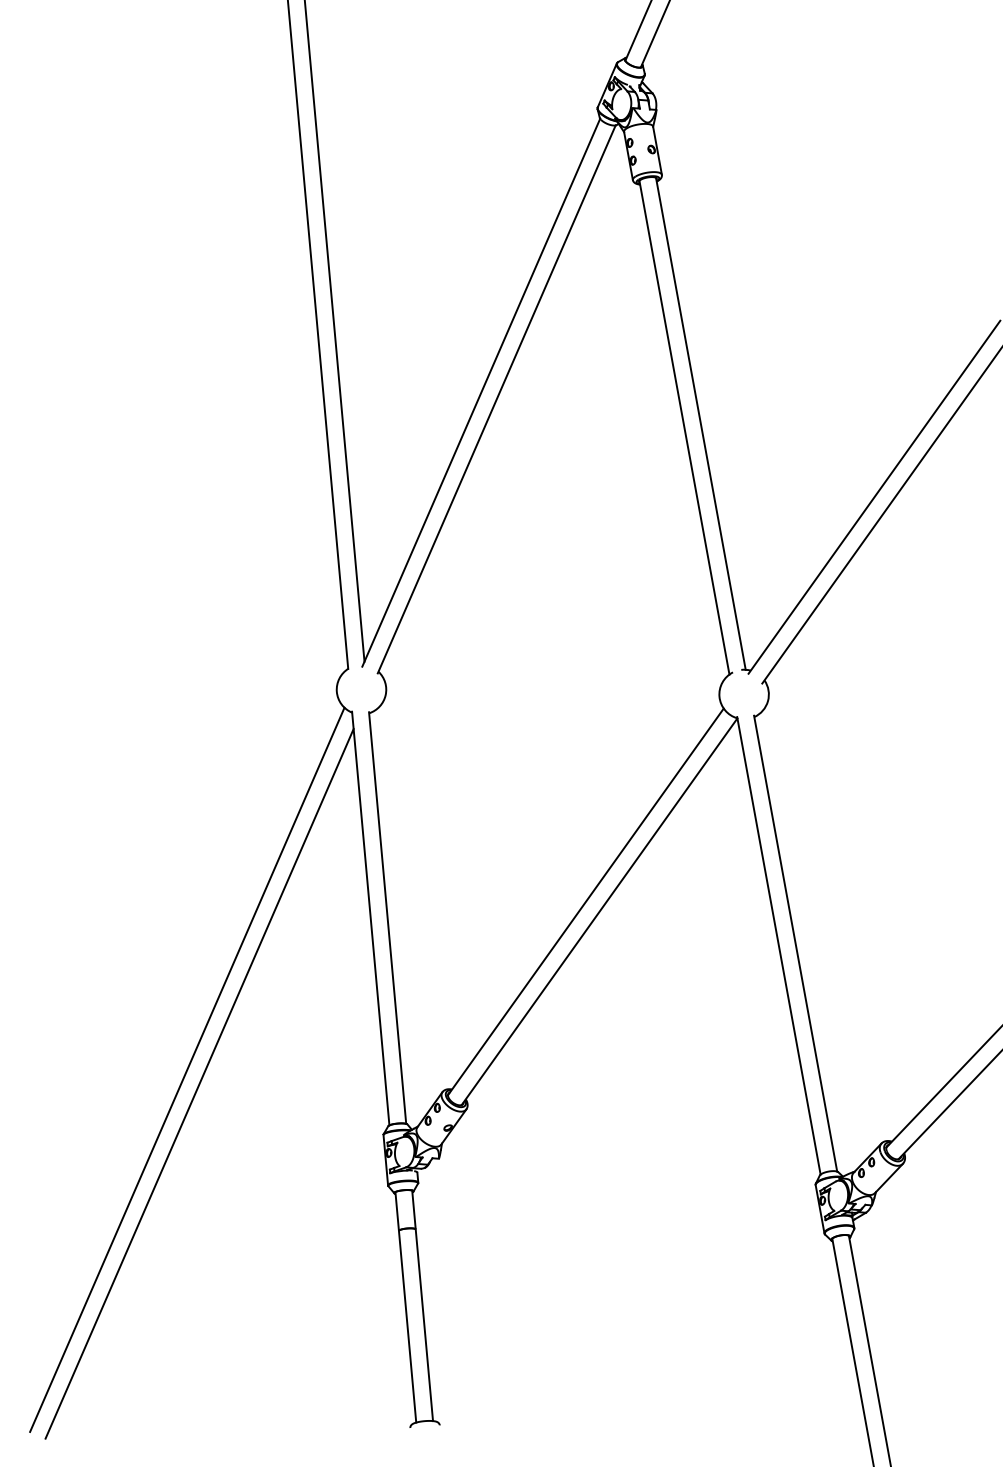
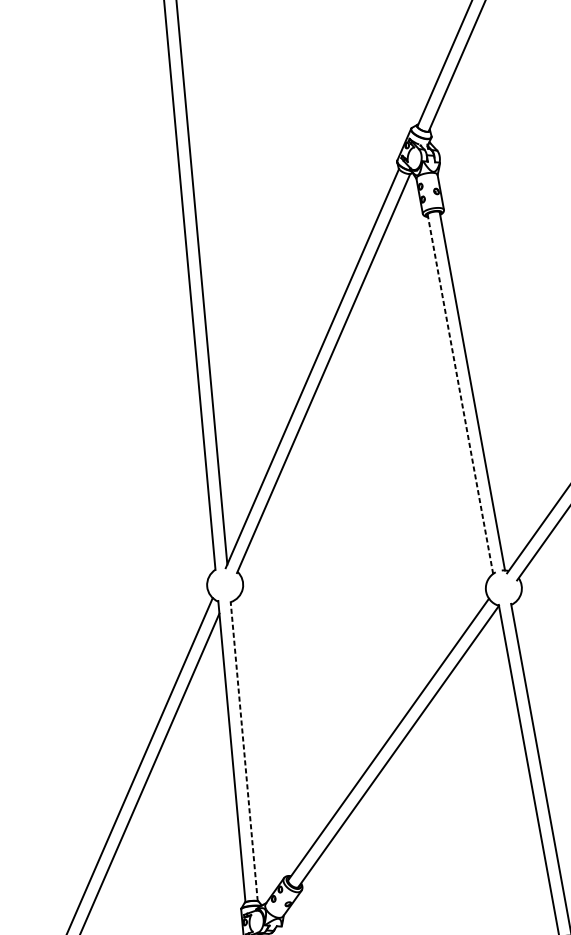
line: (684, 427) -> (460, 393), solid -> dashed
line: (387, 918) -> (244, 751), solid -> dashed

